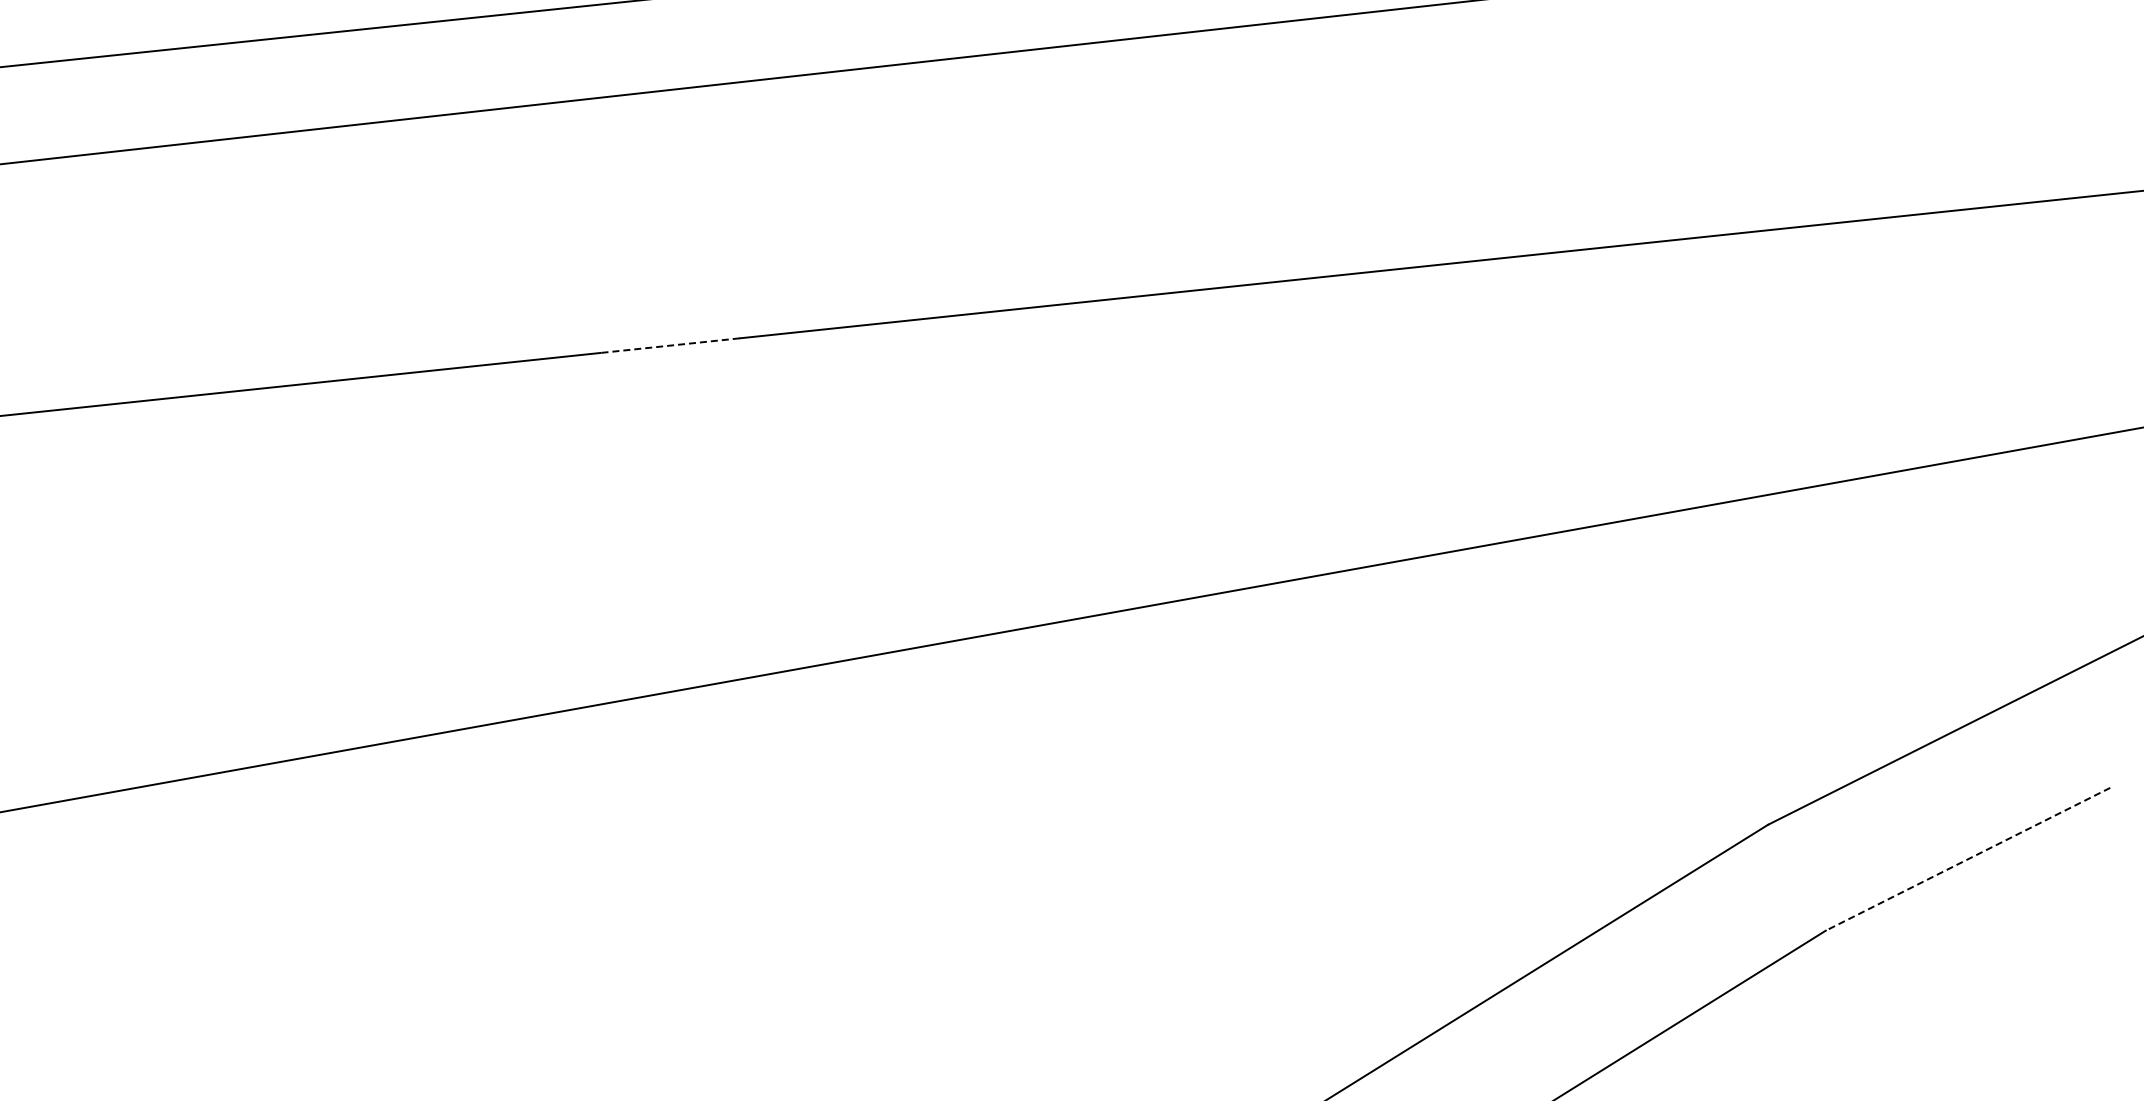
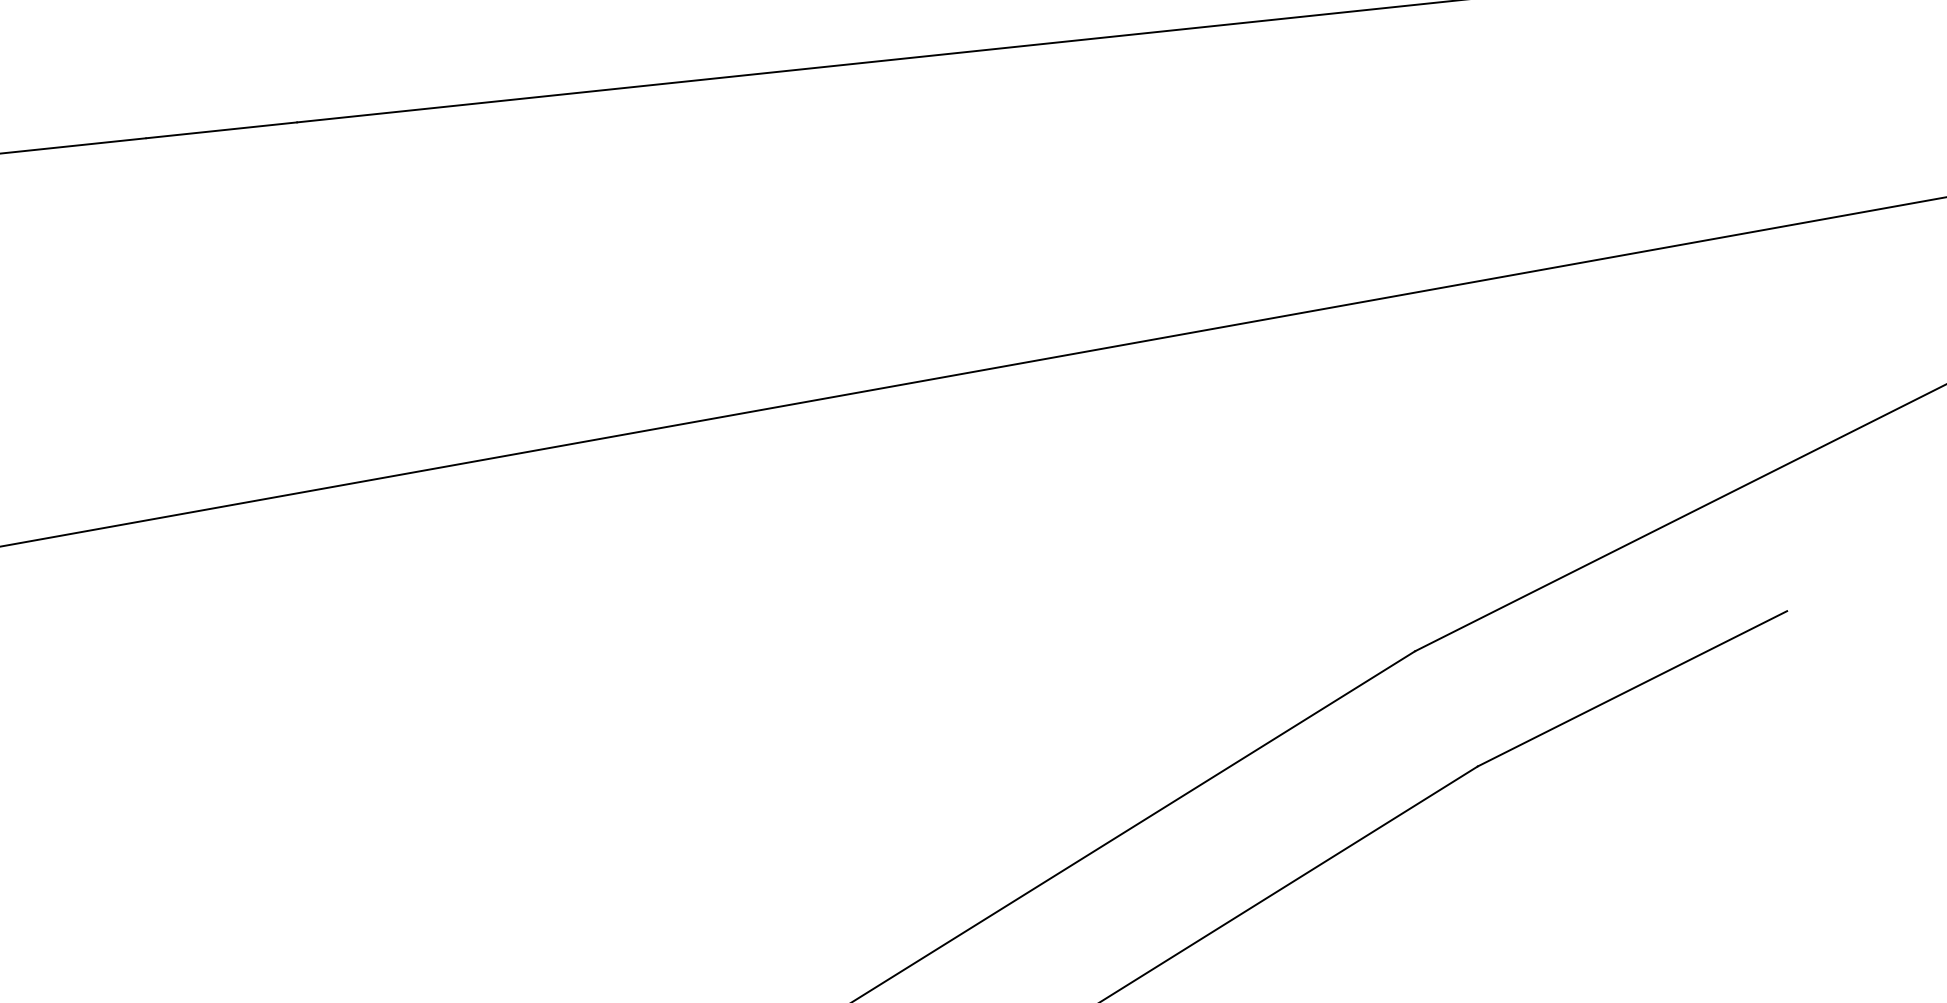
line: (670, 345) -> (221, 130), dashed -> solid
line: (1967, 859) -> (1631, 689), dashed -> solid

